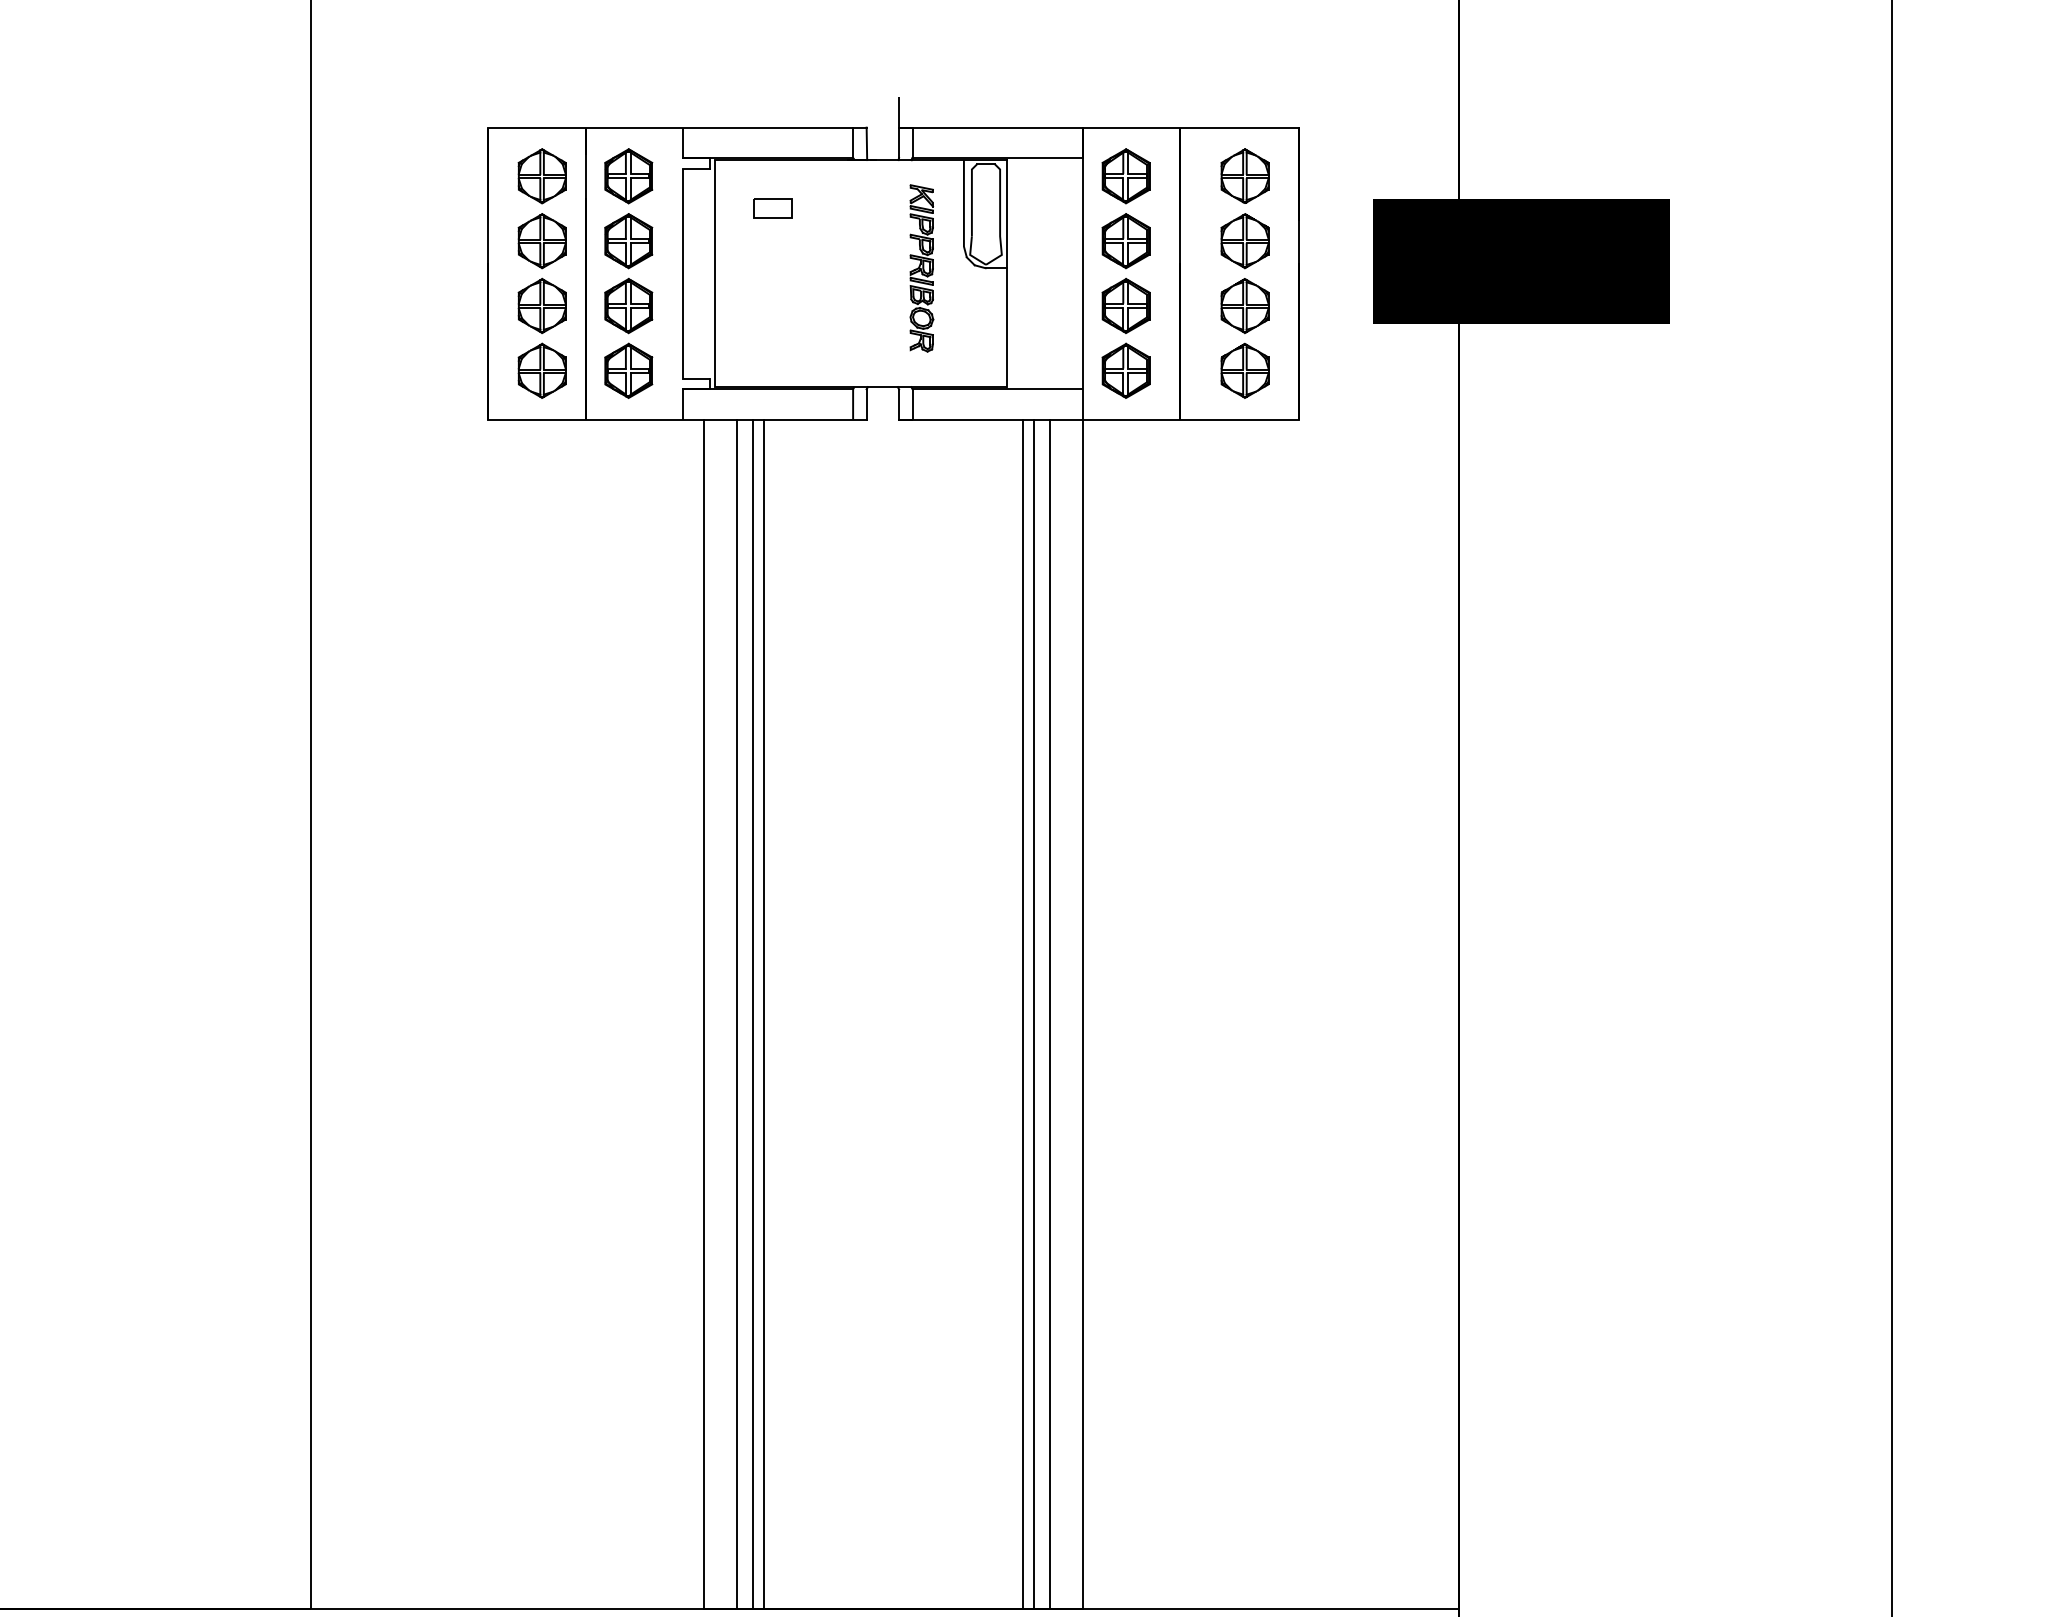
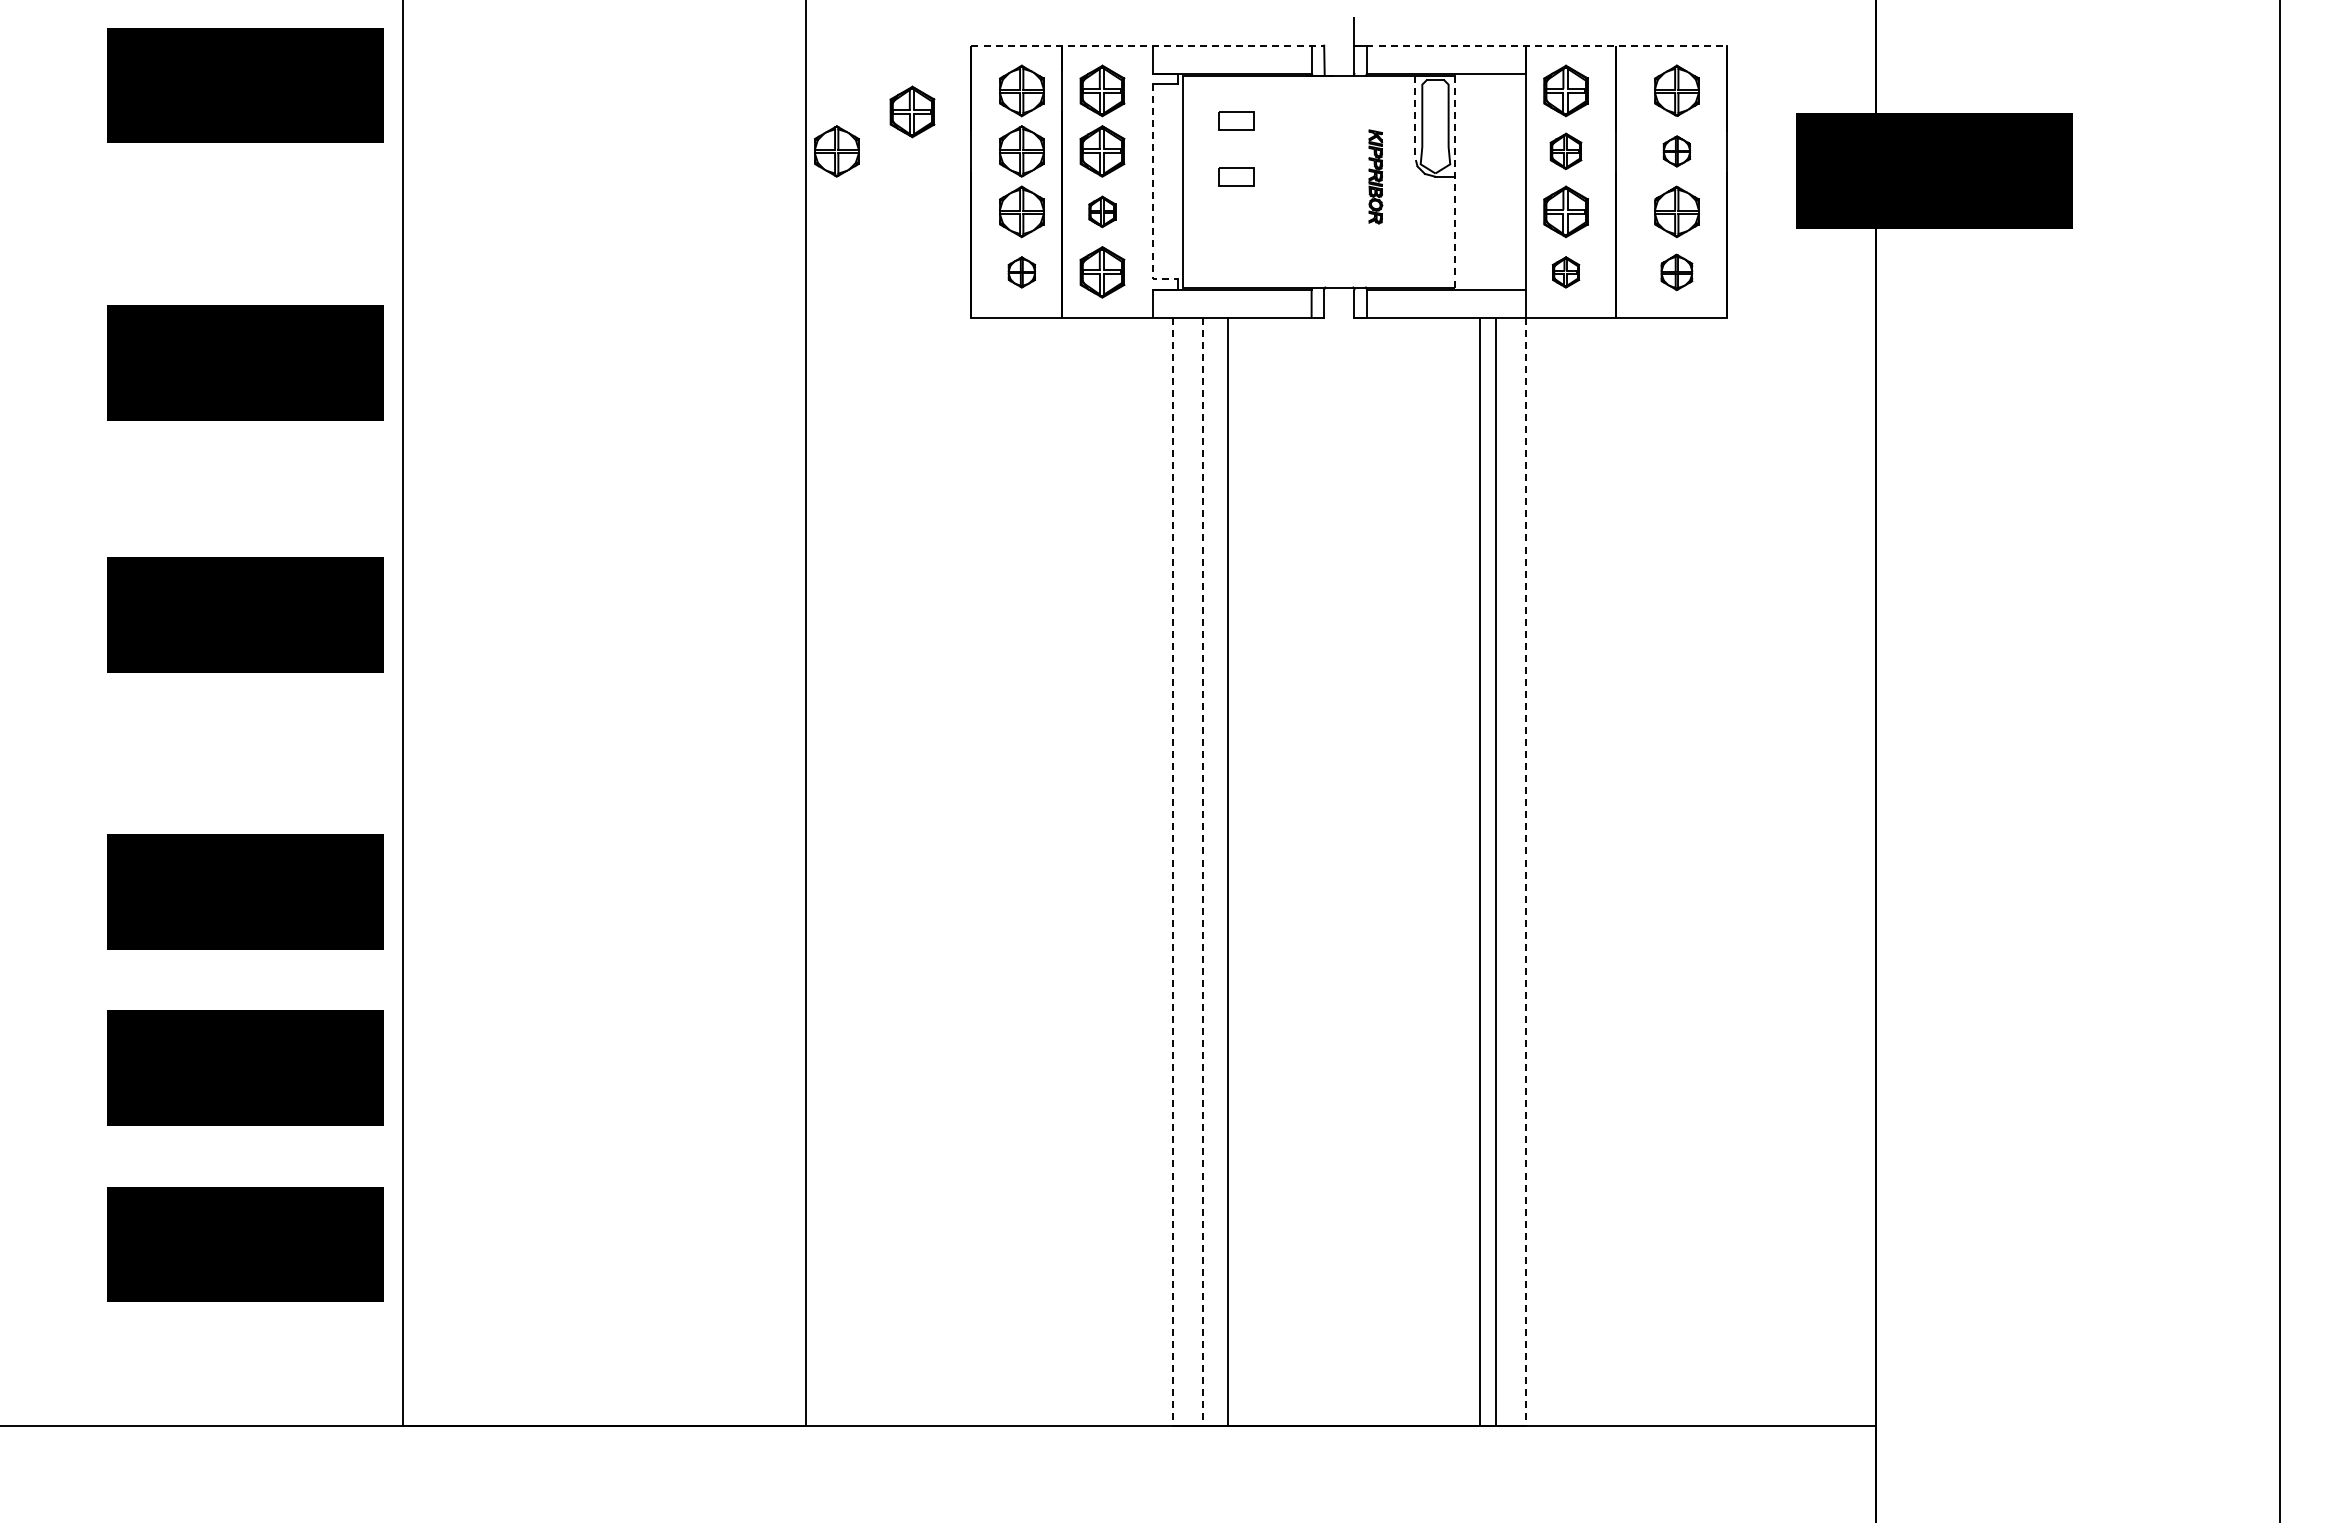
line: (678, 127) -> (1148, 45), solid -> dashed
line: (1099, 127) -> (1541, 45), solid -> dashed
part: (424, 198) -> (912, 111), added
line: (963, 210) -> (1414, 122), solid -> dashed
part: (343, 241) -> (836, 151), added
part: (1125, 241) -> (1565, 151), size x0.7
part: (1244, 241) -> (1676, 151), size x0.6
part: (772, 268) -> (1236, 176), added
part: (921, 268) -> (1375, 176), size x0.6
line: (1007, 273) -> (1455, 181), solid -> dashed
line: (682, 288) -> (1152, 195), solid -> dashed
part: (628, 305) -> (1102, 211), size x0.6
part: (541, 371) -> (1021, 272), size x0.6
part: (1125, 371) -> (1565, 272), size x0.6
part: (1244, 371) -> (1676, 272), size x0.7
line: (753, 1013) -> (1218, 871), removed
line: (1023, 1013) -> (1470, 871), removed
line: (704, 1014) -> (1173, 872), solid -> dashed
line: (737, 1014) -> (1203, 872), solid -> dashed
line: (1082, 1014) -> (1525, 872), solid -> dashed

